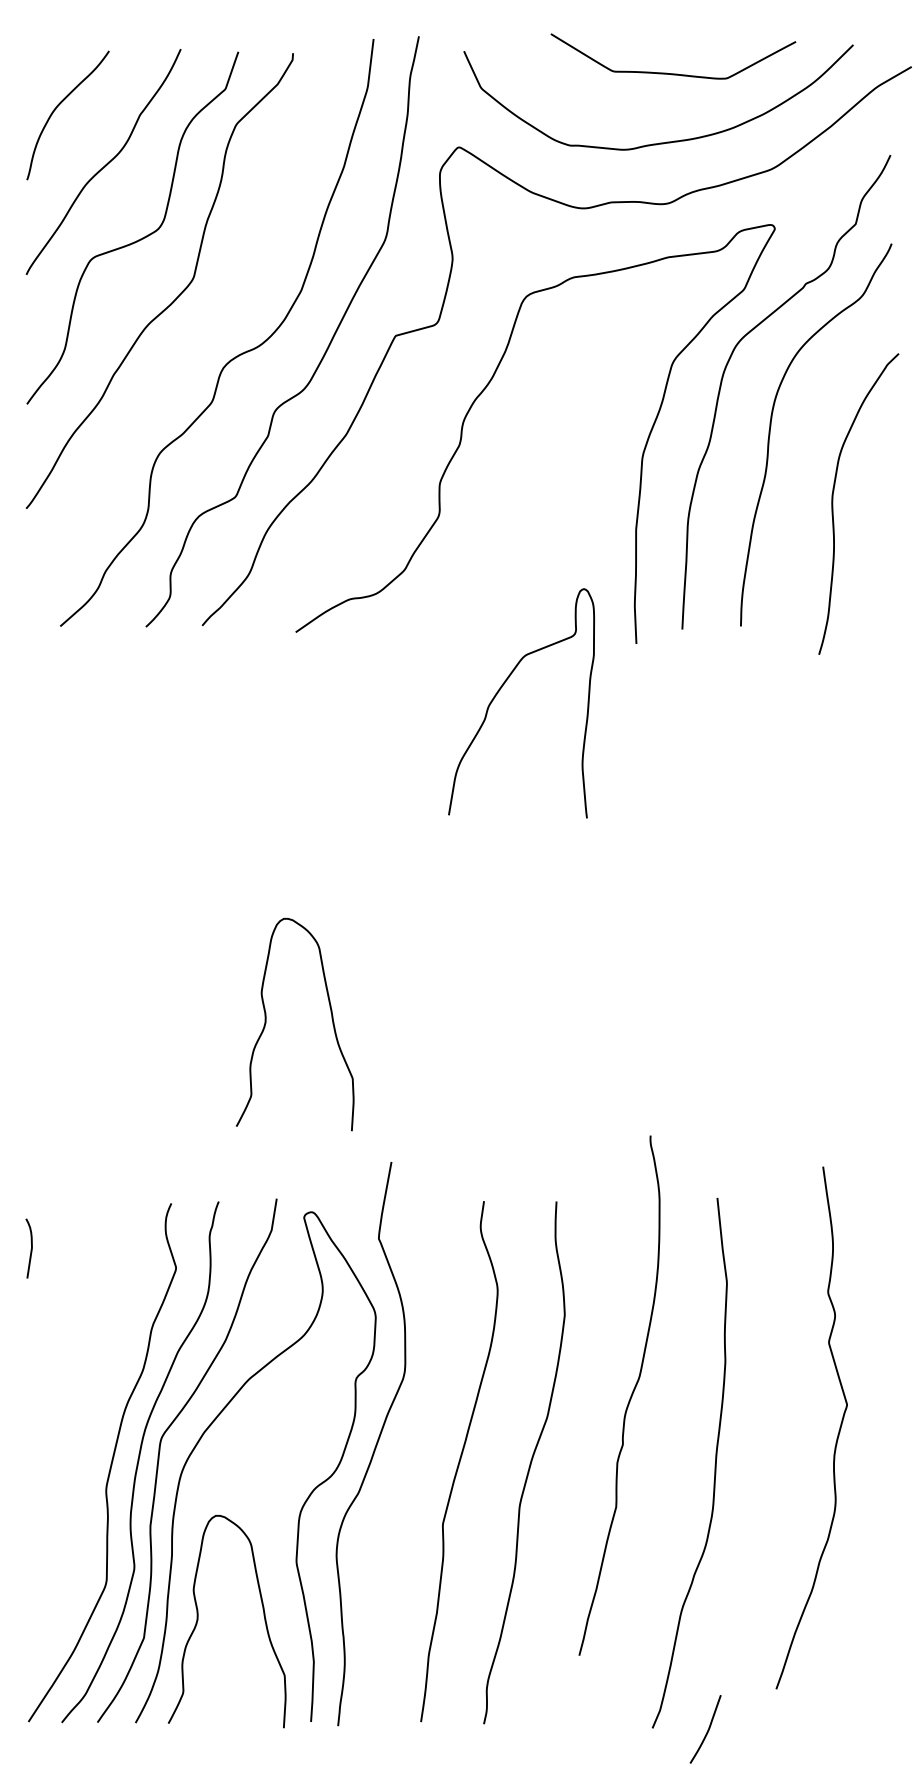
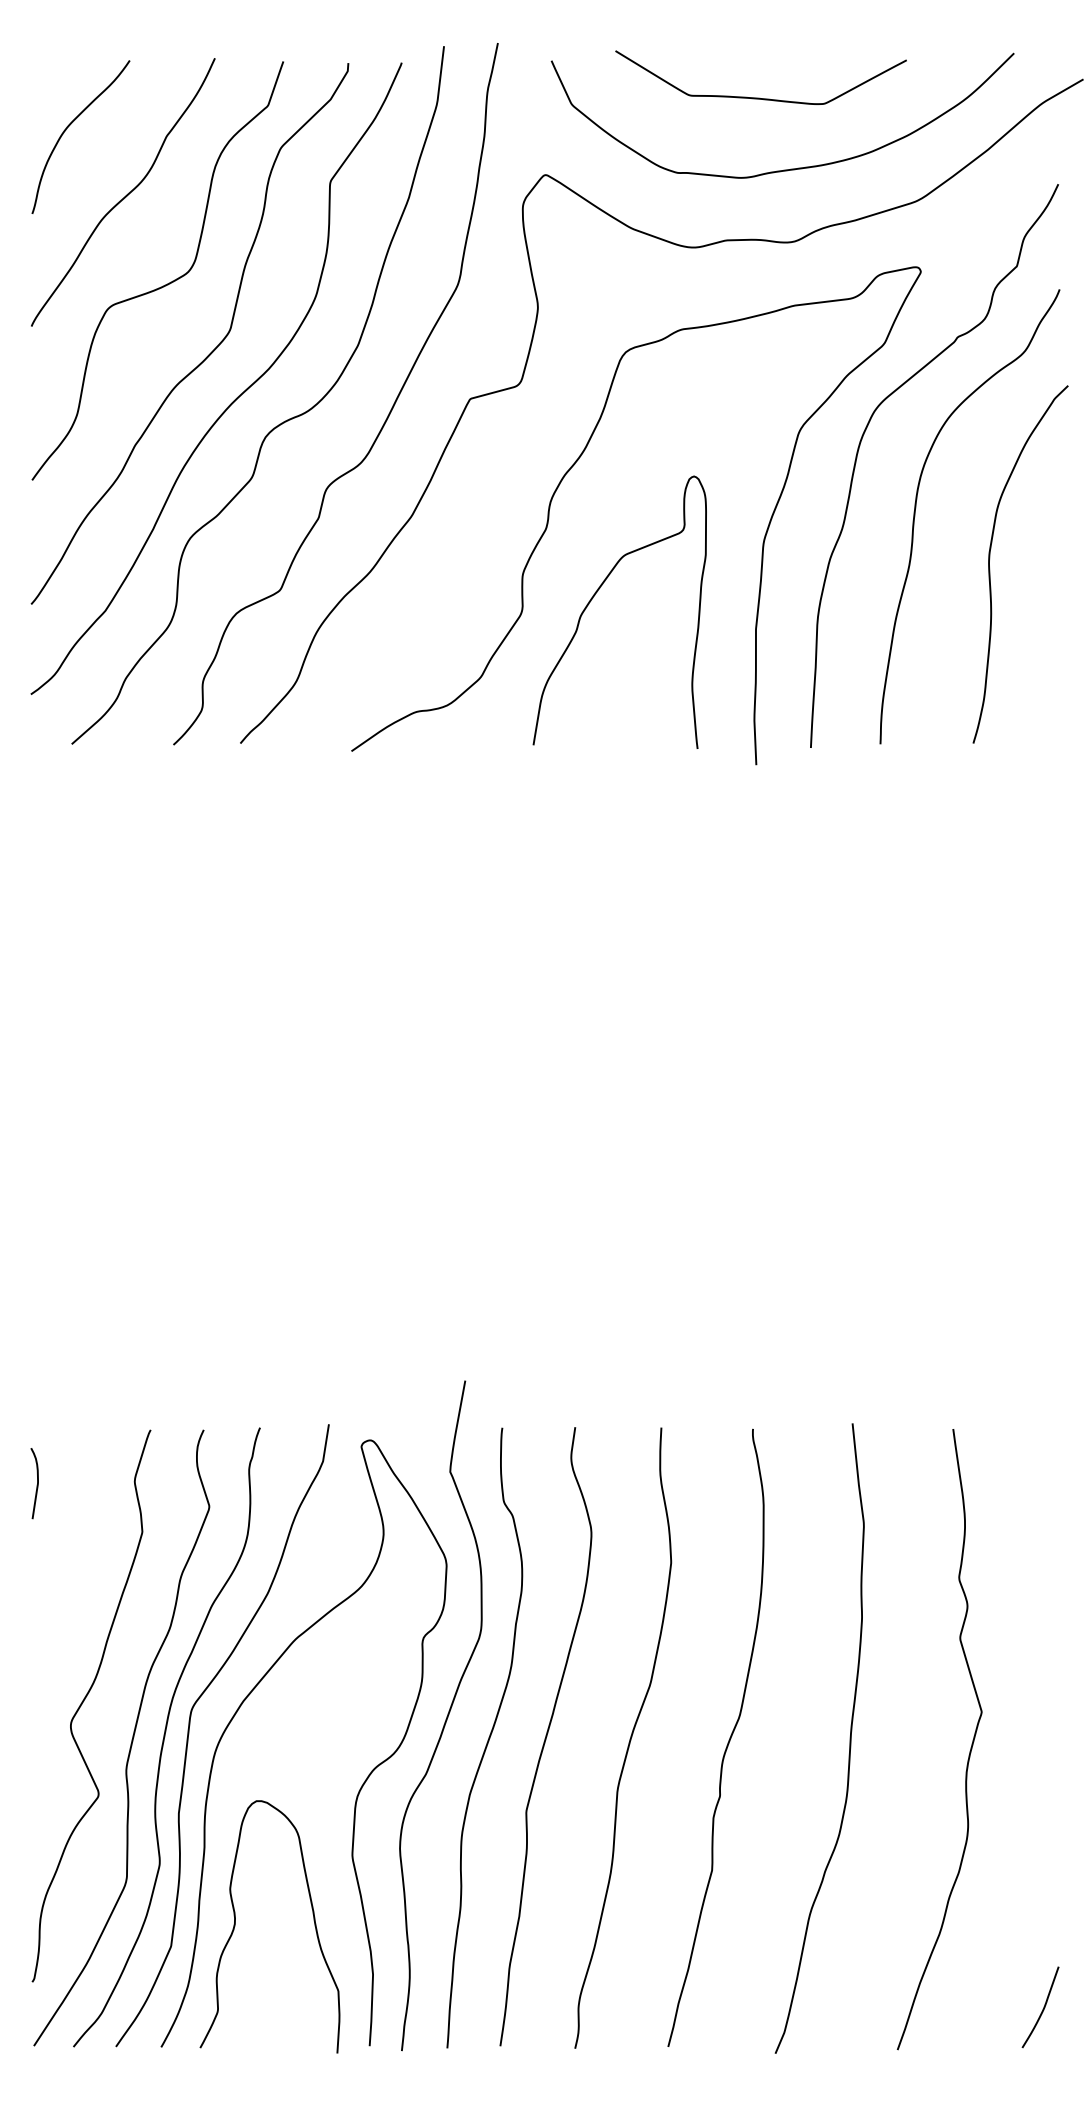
curve: (673, 73) -> (761, 97), moved
curve: (198, 335) -> (235, 398), added
curve: (833, 503) -> (990, 563), moved
curve: (500, 690) -> (594, 597), moved
curve: (266, 1023) -> (316, 1216), removed
curve: (628, 1400) -> (726, 1743), moved
curve: (71, 1431) -> (85, 1700), added
curve: (837, 1434) -> (970, 1747), moved
curve: (410, 1463) -> (487, 1738), added
curve: (707, 1729) -> (1042, 2007), moved

